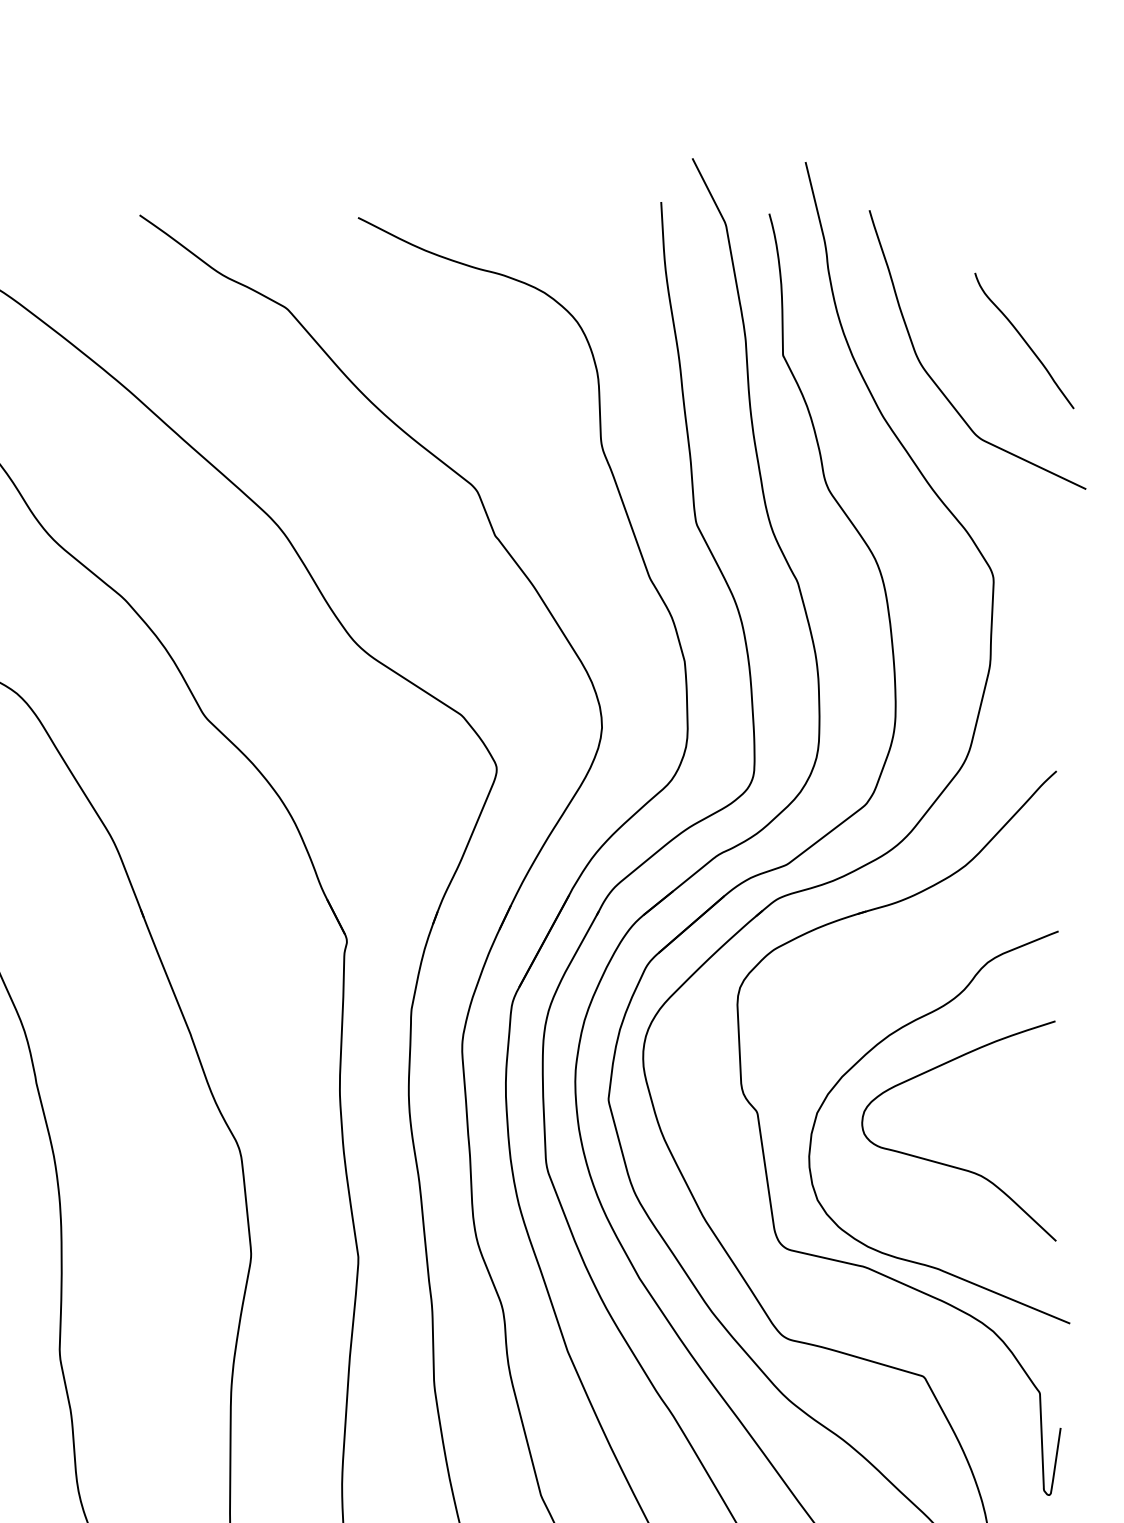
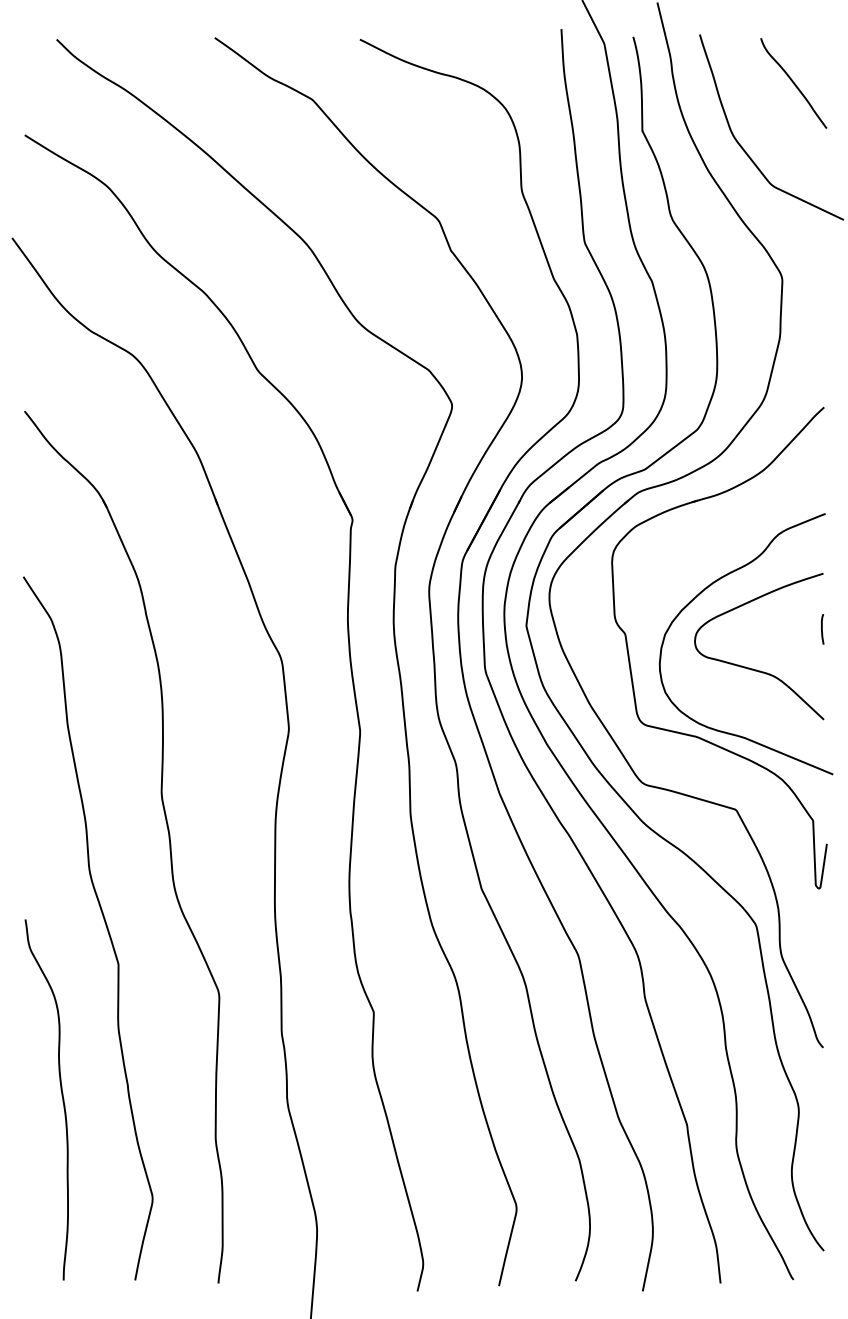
curve: (1023, 341) -> (793, 83), moved
line: (1054, 1105) -> (822, 629), added

